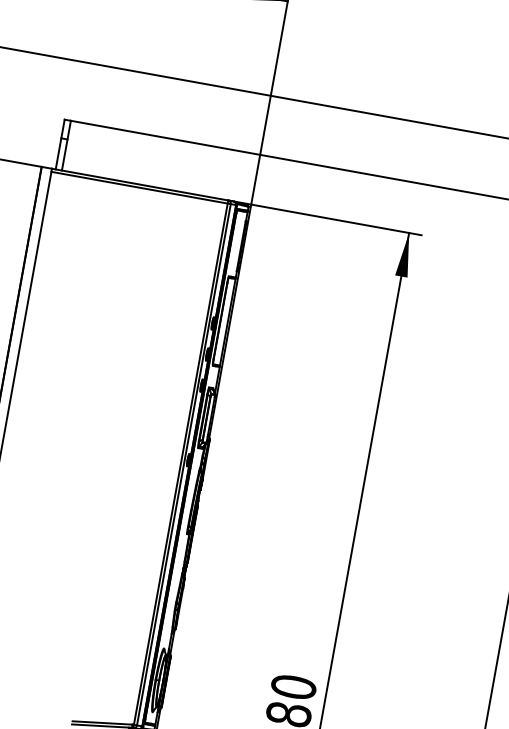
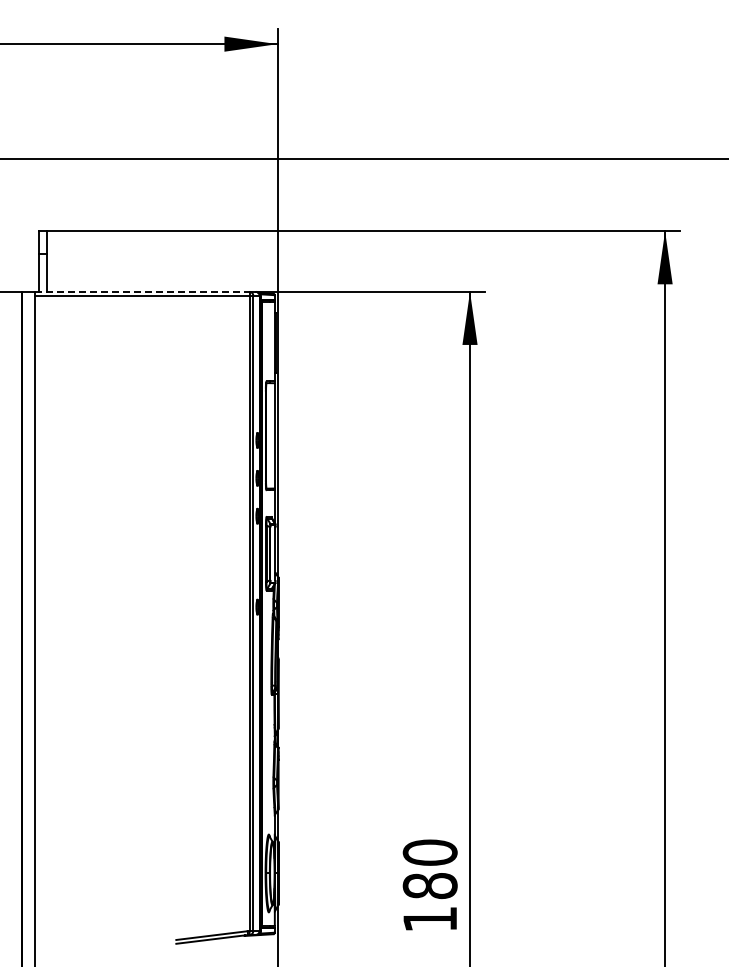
line: (143, 184) -> (145, 291), solid -> dashed

